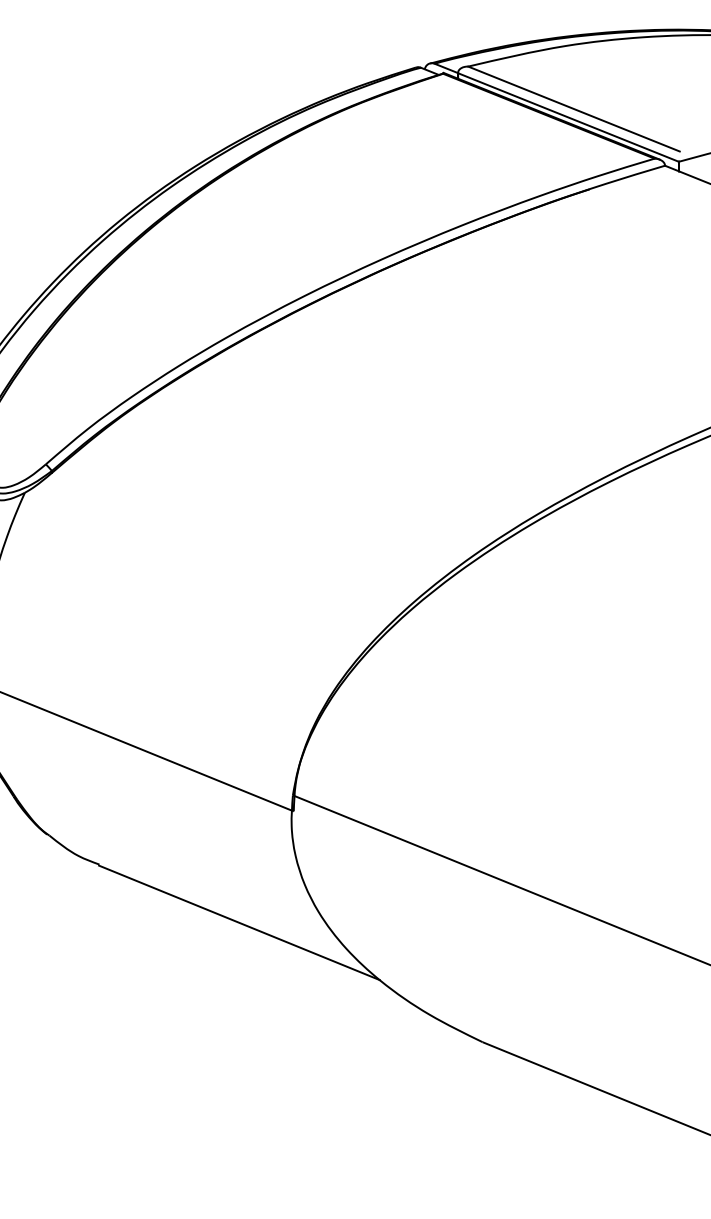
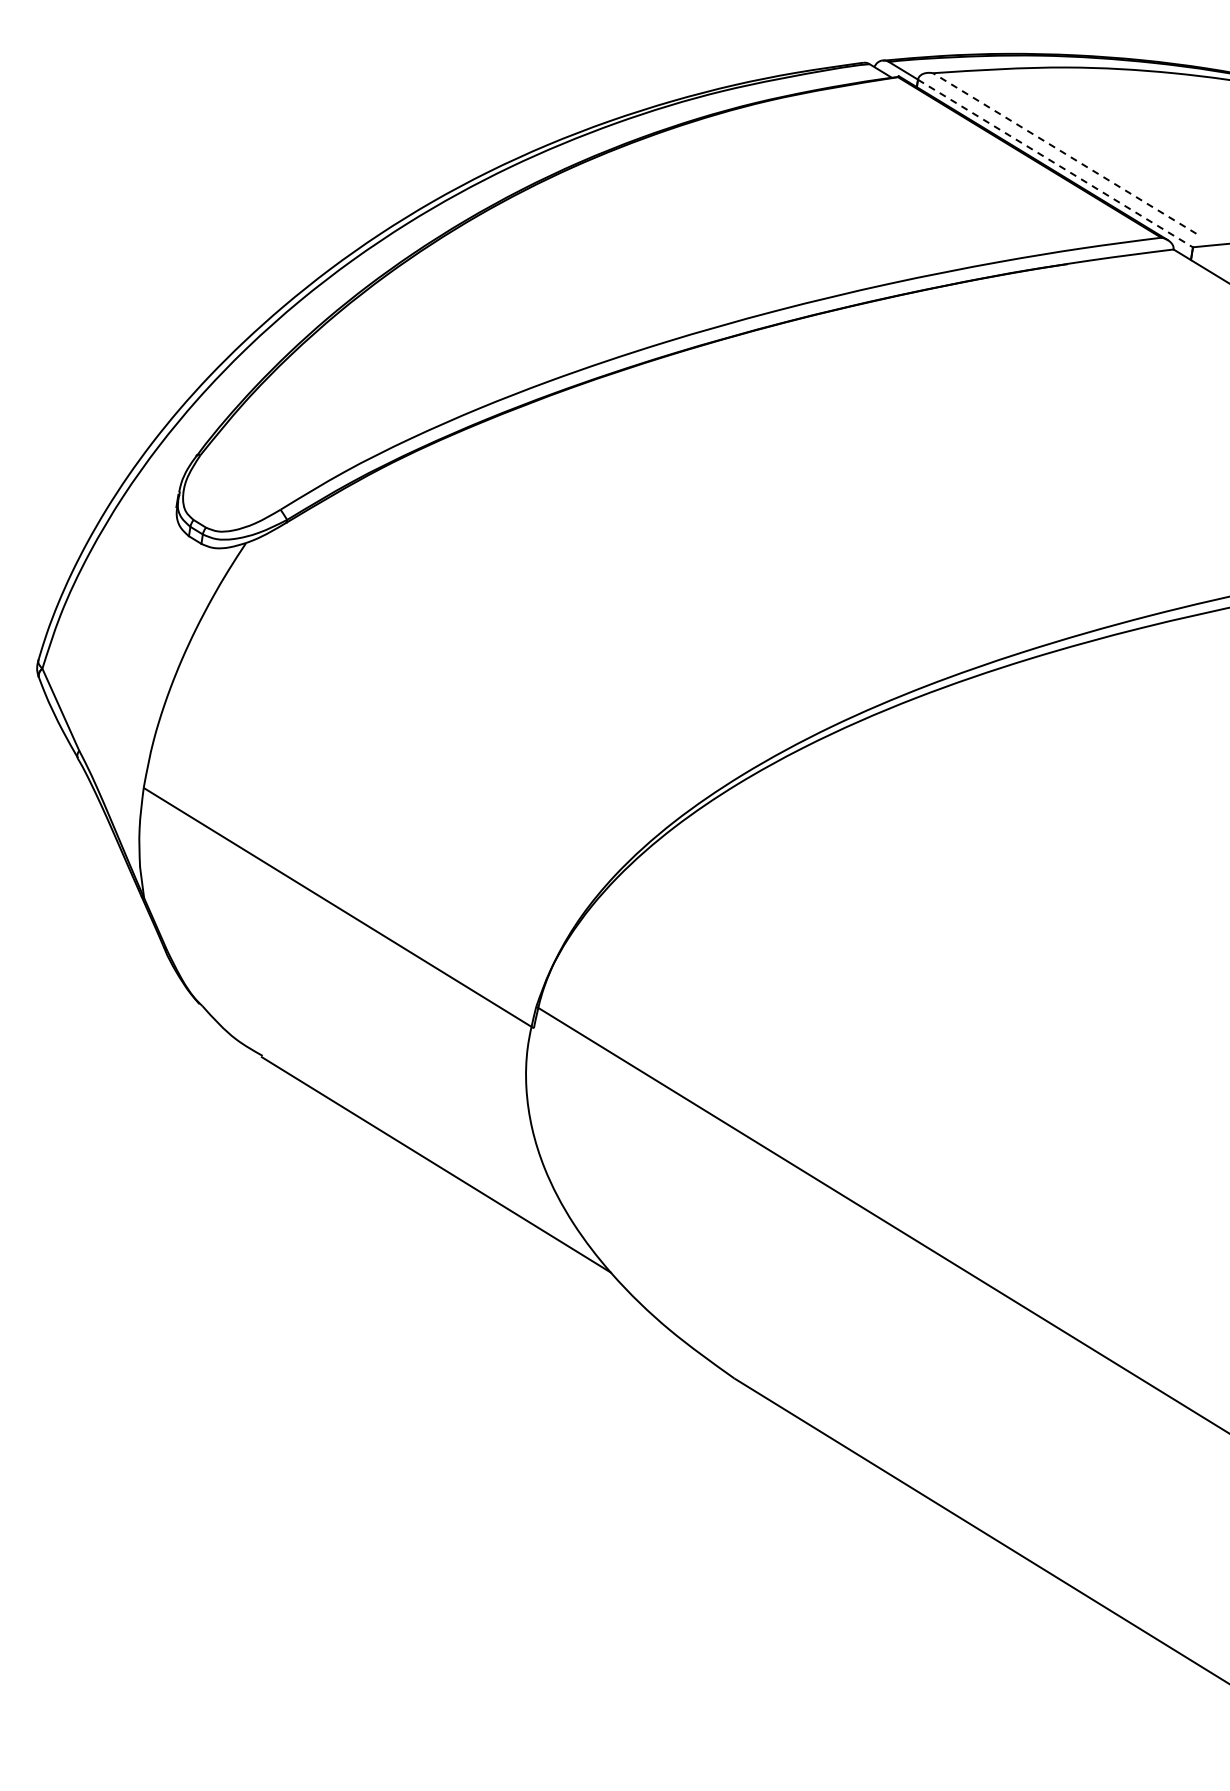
line: (573, 109) -> (1064, 153), solid -> dashed
line: (568, 117) -> (1055, 163), solid -> dashed

